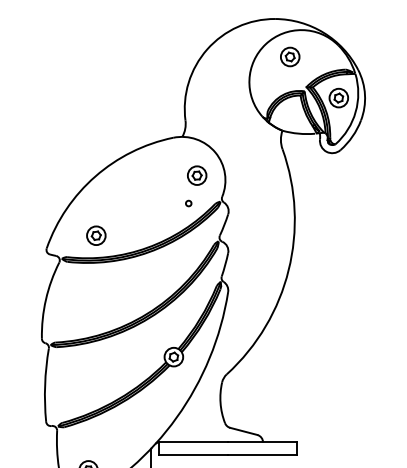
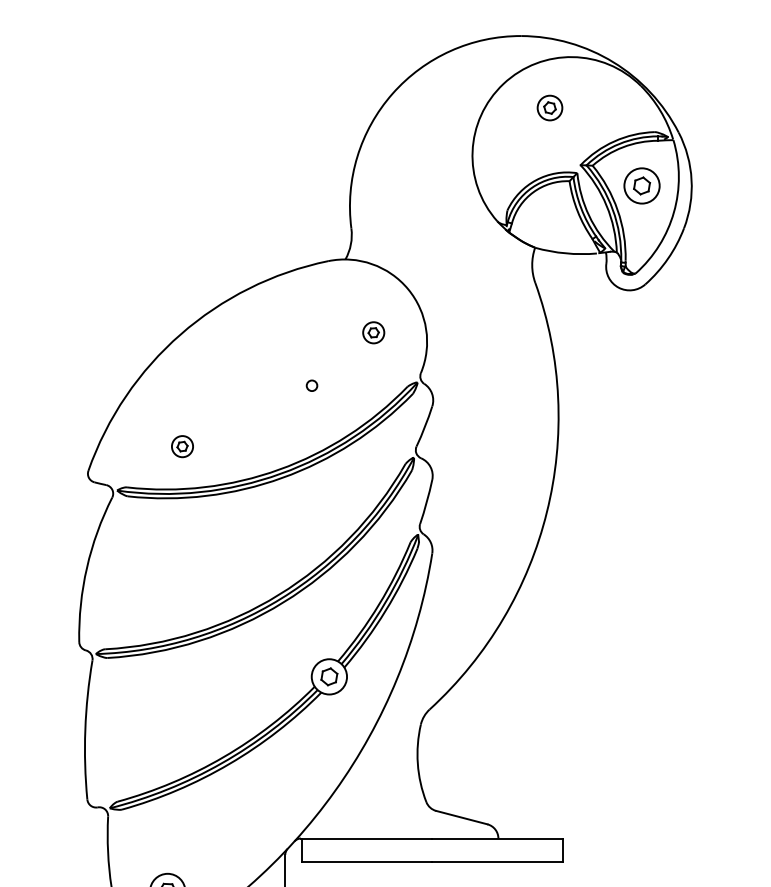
part: (290, 56) -> (550, 107), size x0.7
part: (197, 175) -> (374, 332), size x0.6
circle: (188, 203) -> (311, 385), moved
part: (96, 235) -> (182, 446), size x0.6

